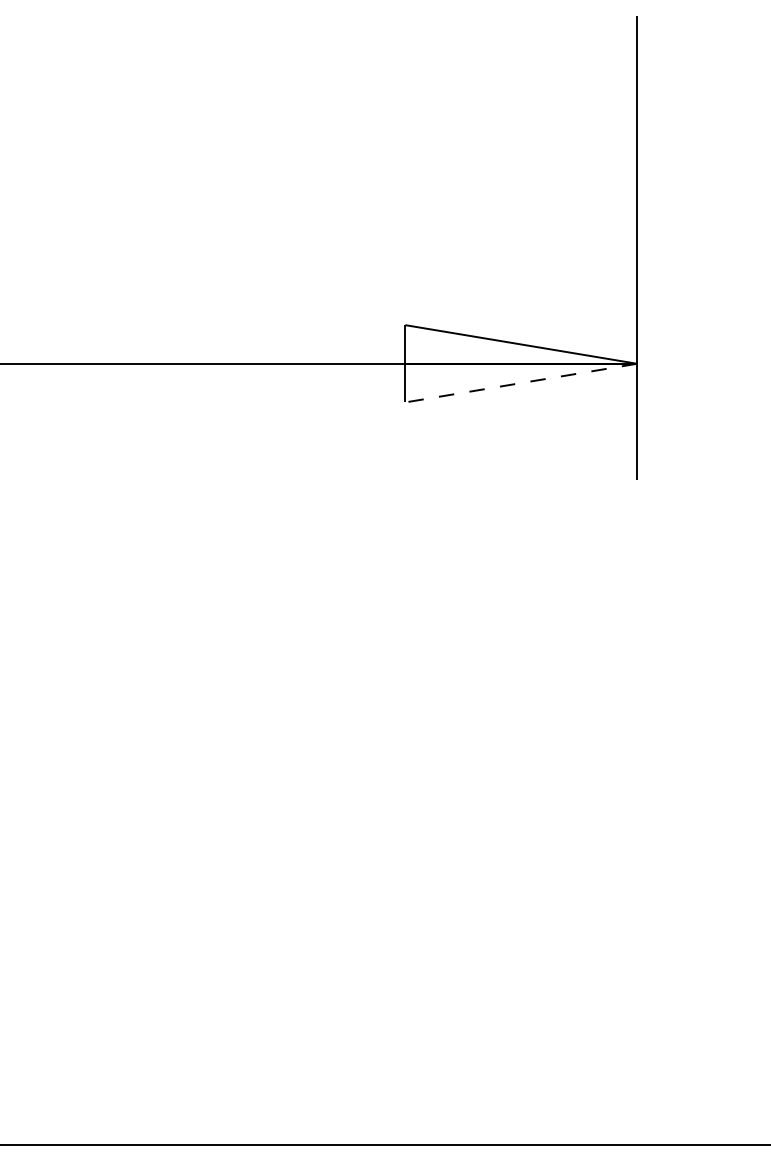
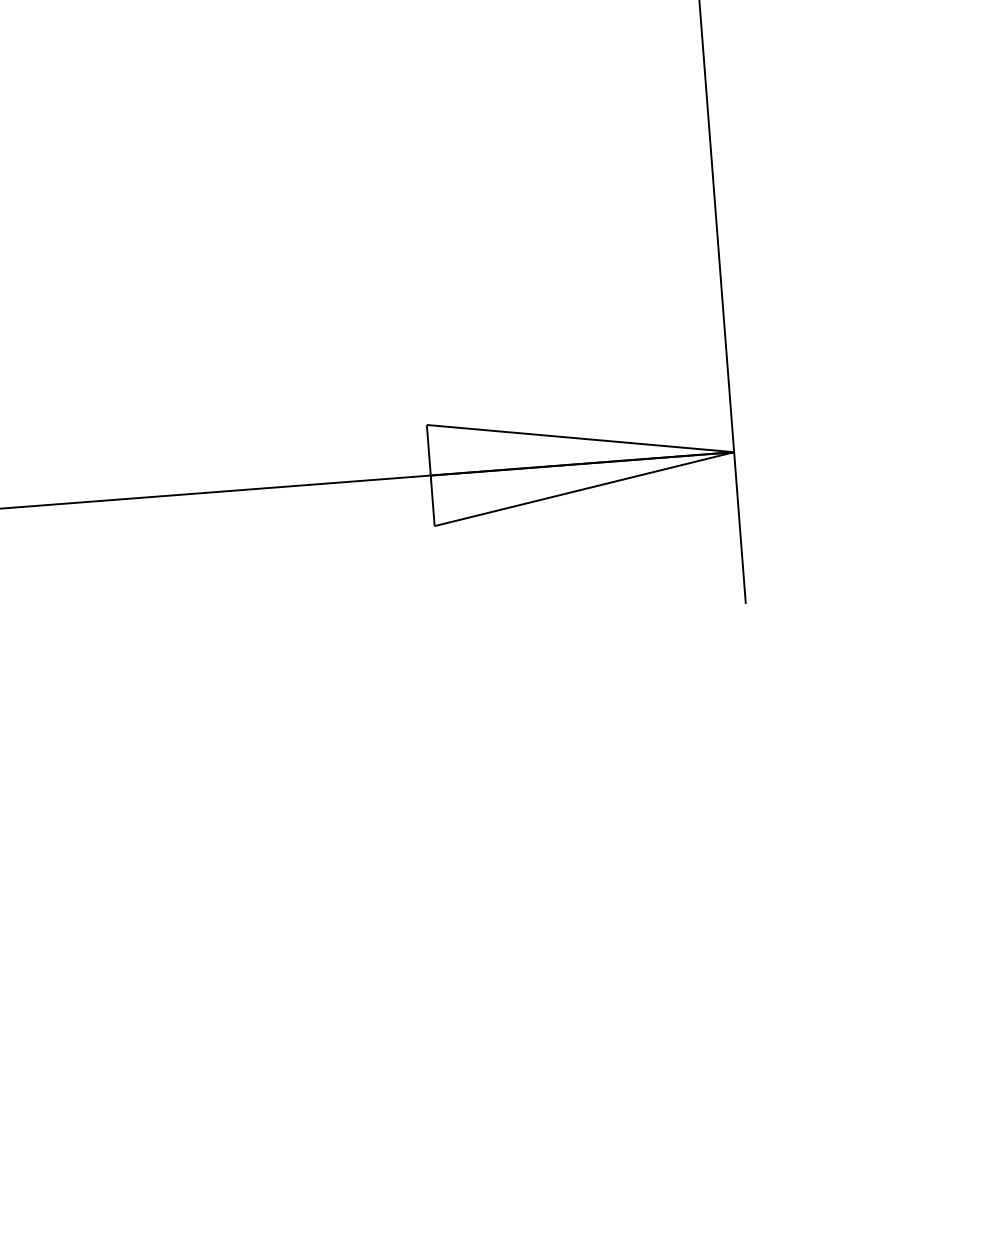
line: (520, 383) -> (583, 489), dashed -> solid

